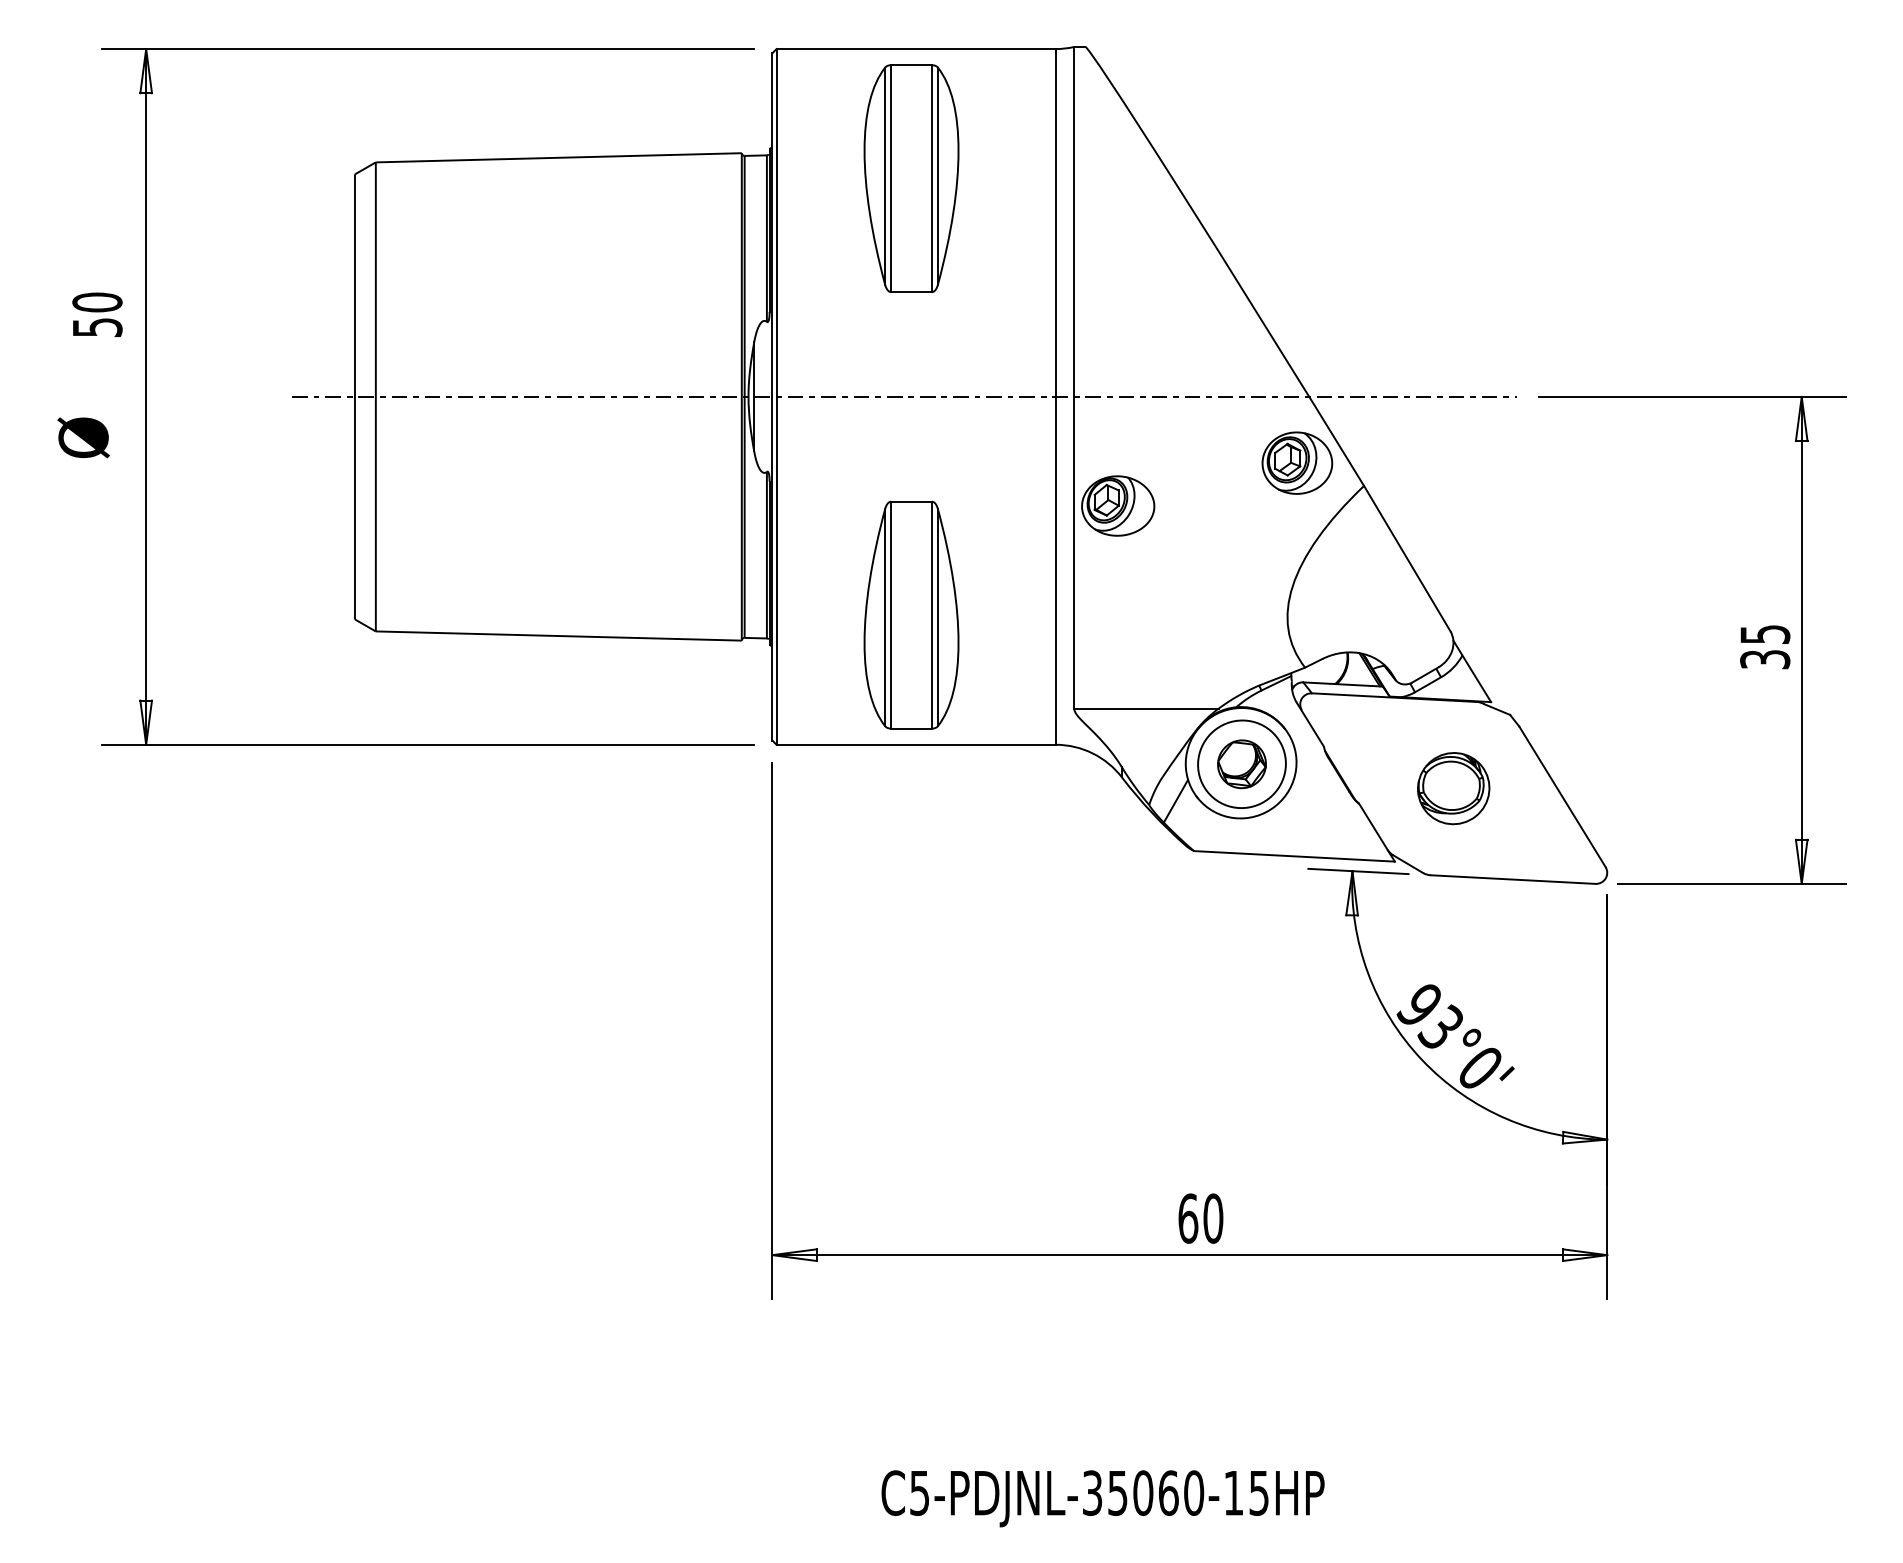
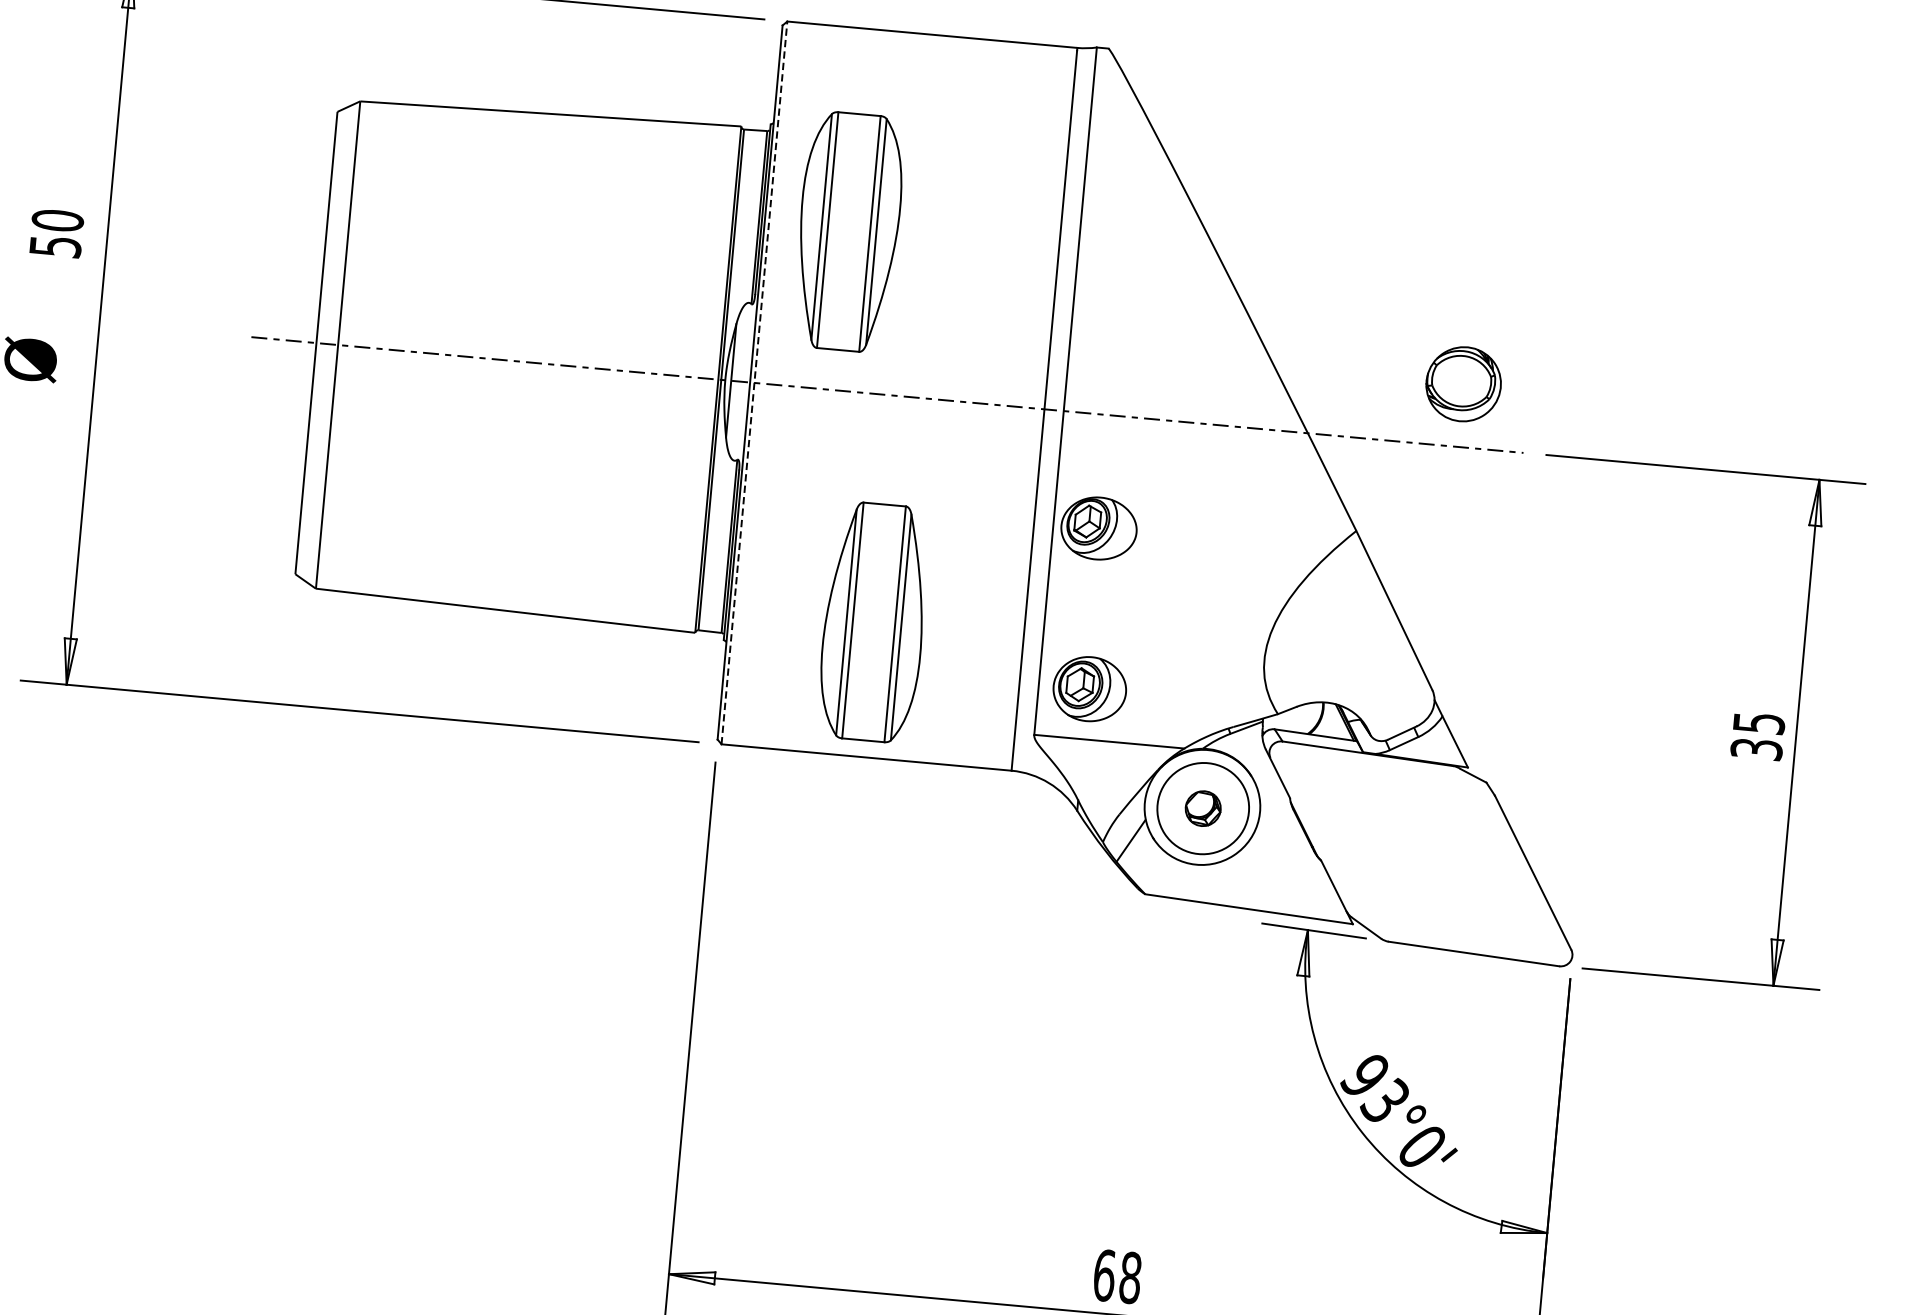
part: (911, 178) -> (848, 231), moved
line: (776, 396) -> (754, 382), solid -> dashed
part: (1297, 462) -> (1090, 688), moved
part: (1241, 764) -> (1202, 808), size x0.7
part: (1453, 788) -> (1463, 384), moved
text: (1213, 1218) -> (1130, 1277), 60 -> 68

